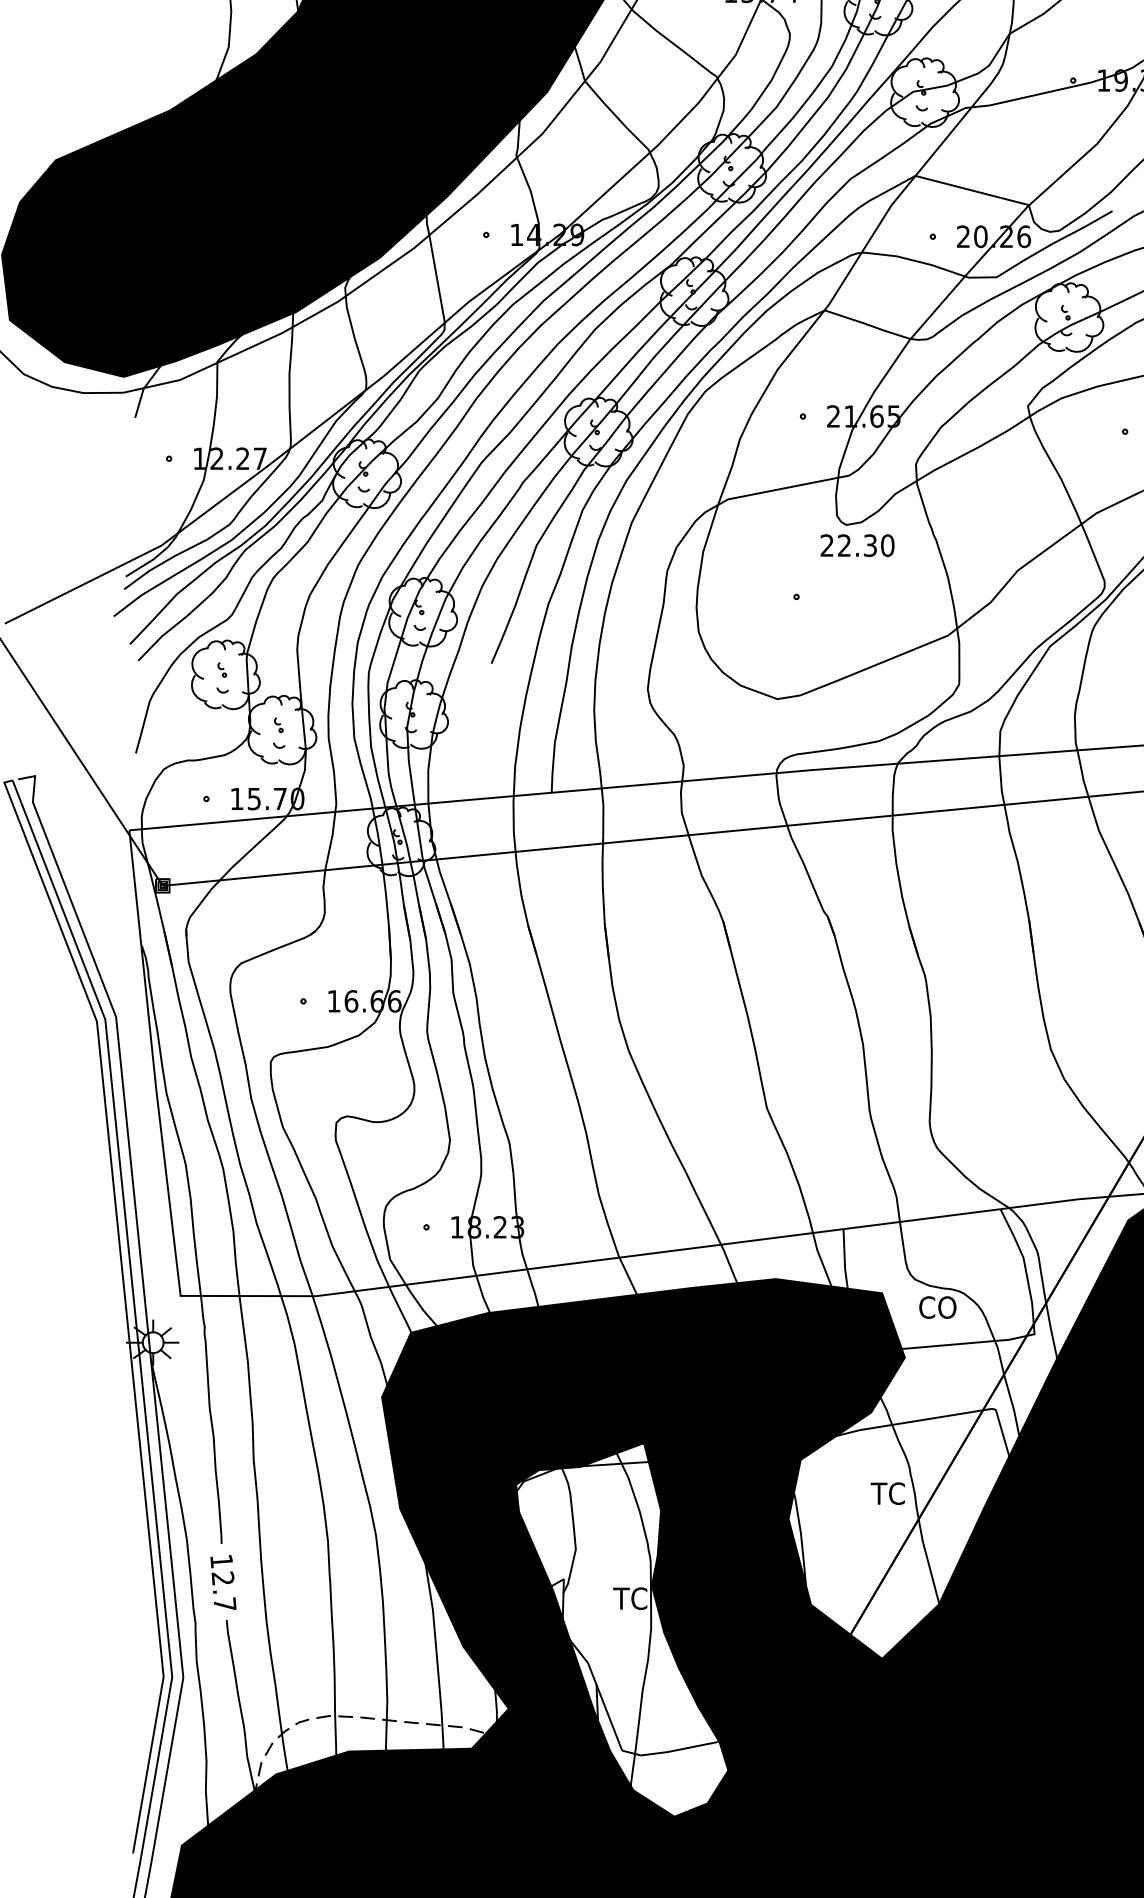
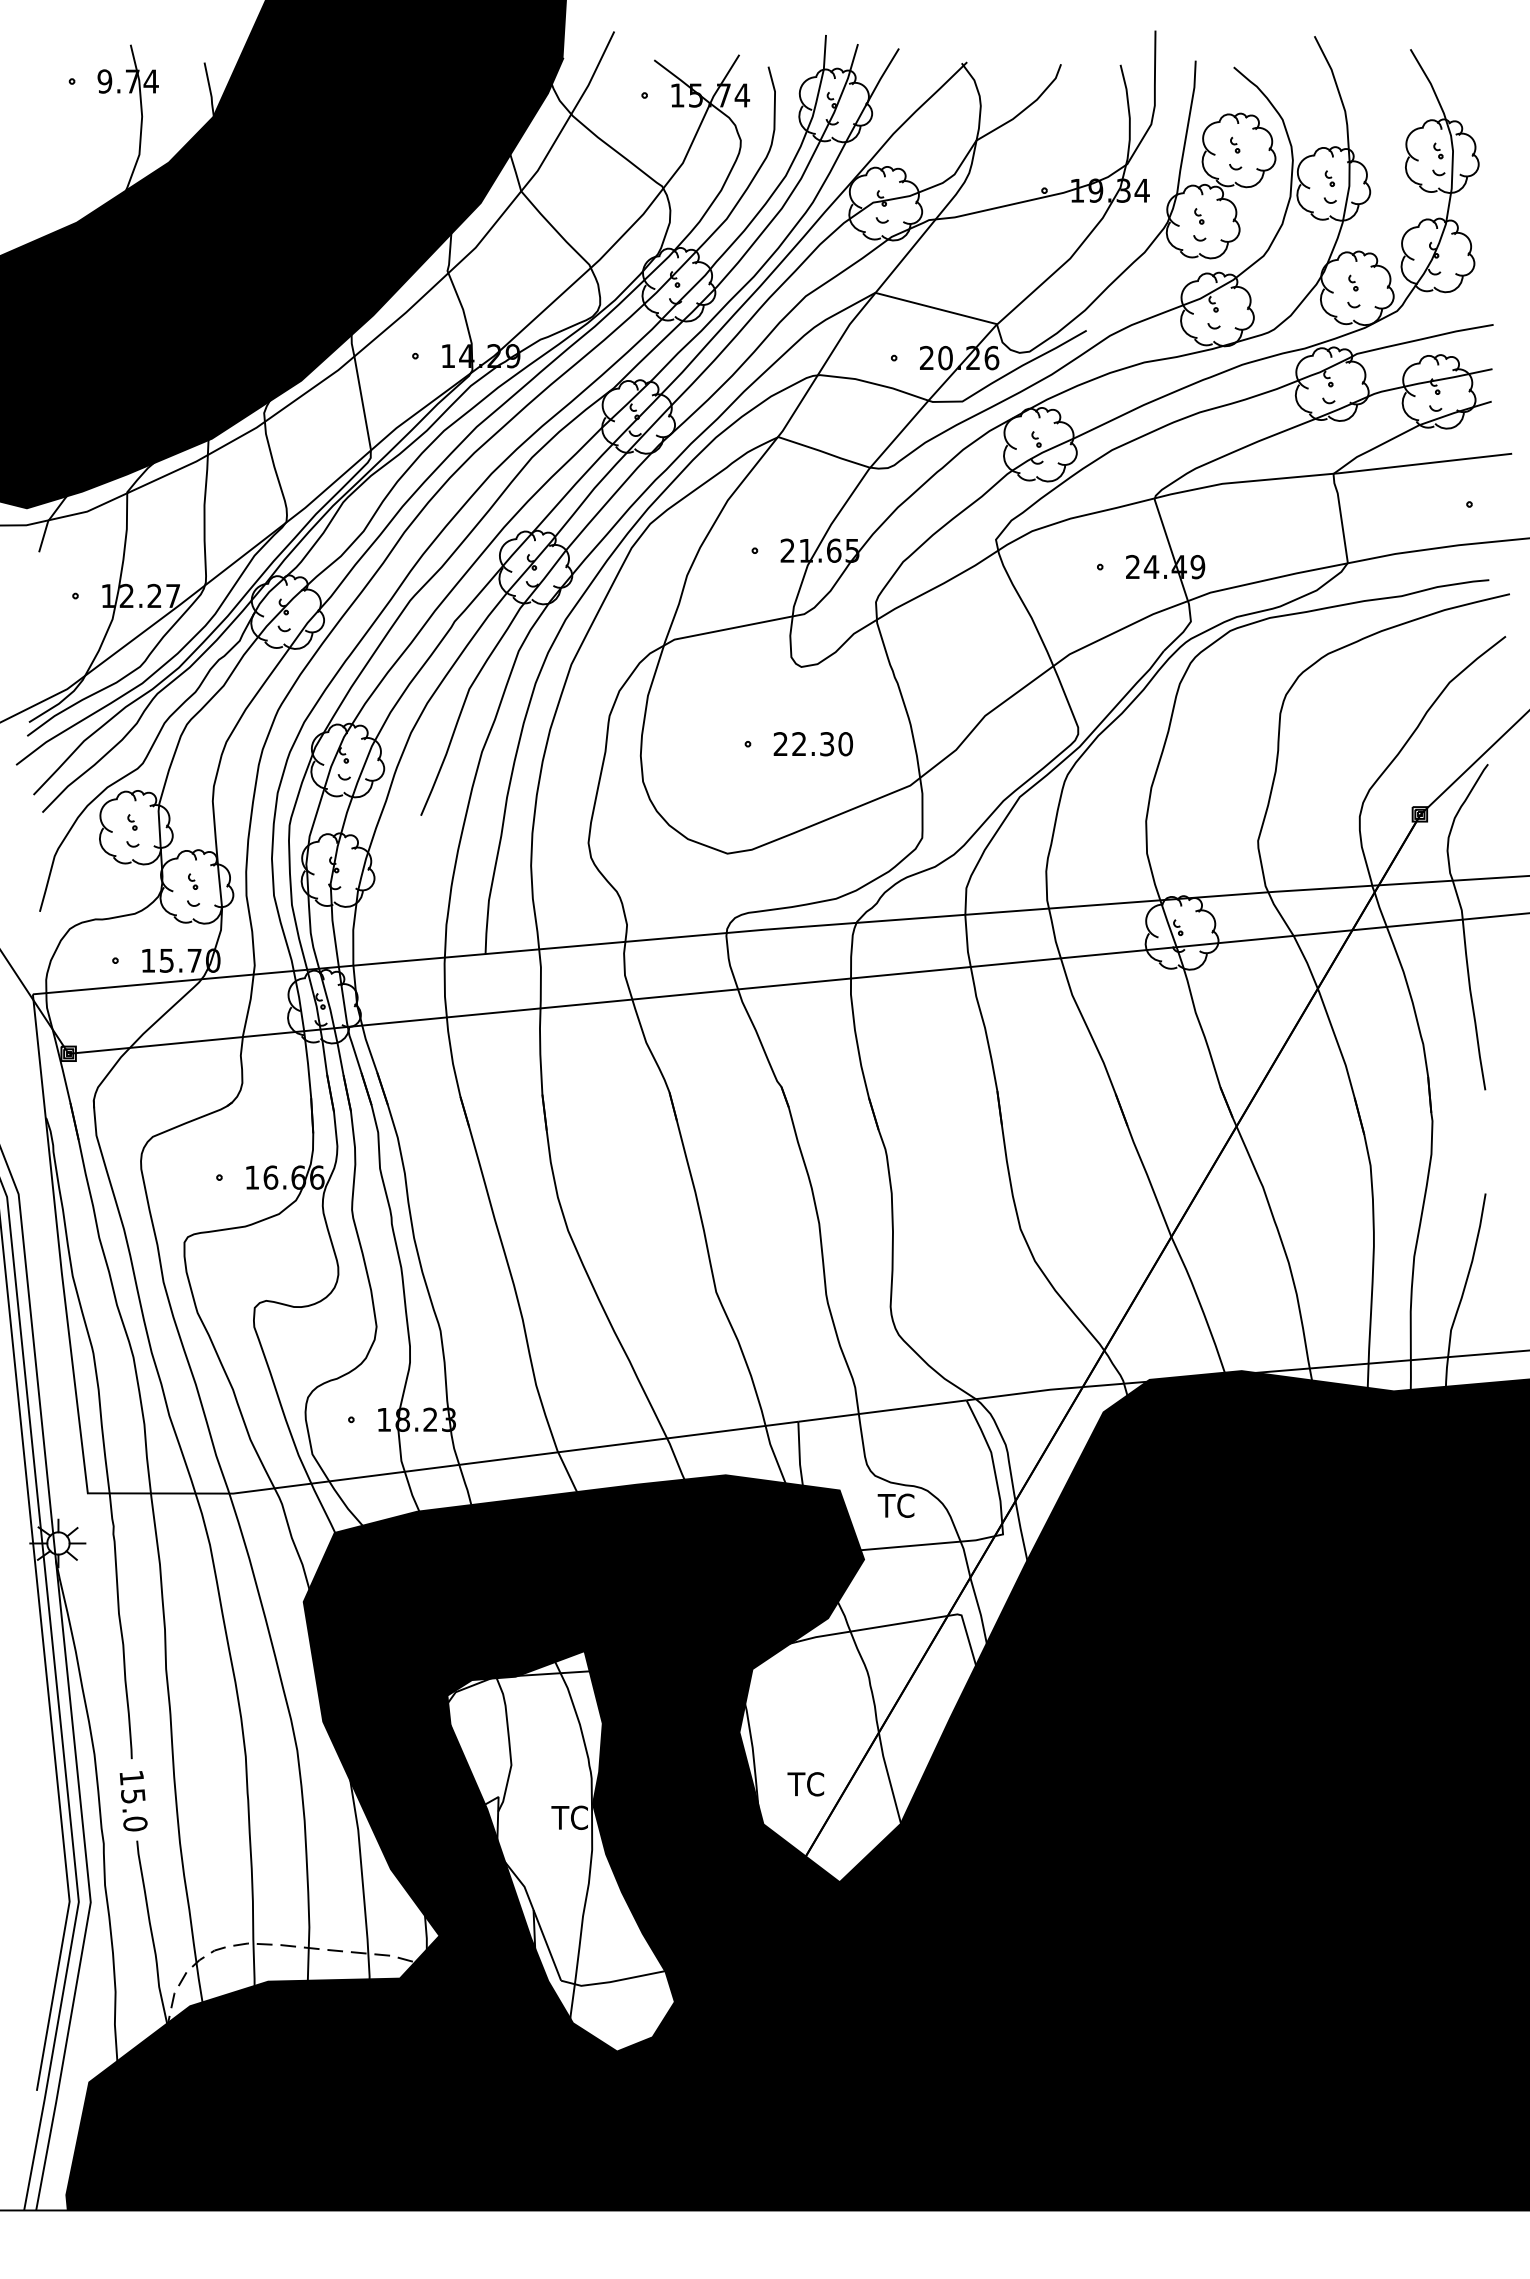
text: (856, 545) -> (812, 744), moved
text: (936, 1307) -> (898, 1505), CO -> TC
text: (887, 1493) -> (805, 1784), moved
text: (224, 1590) -> (134, 1809), 12.7 -> 15.0

